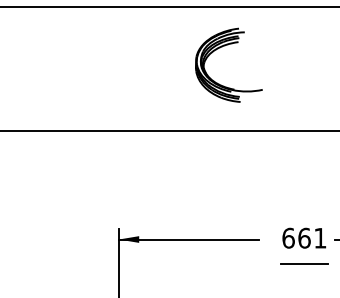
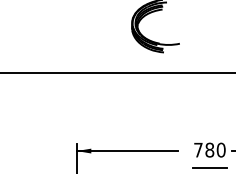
text: (304, 237) -> (209, 149), 661 -> 780

